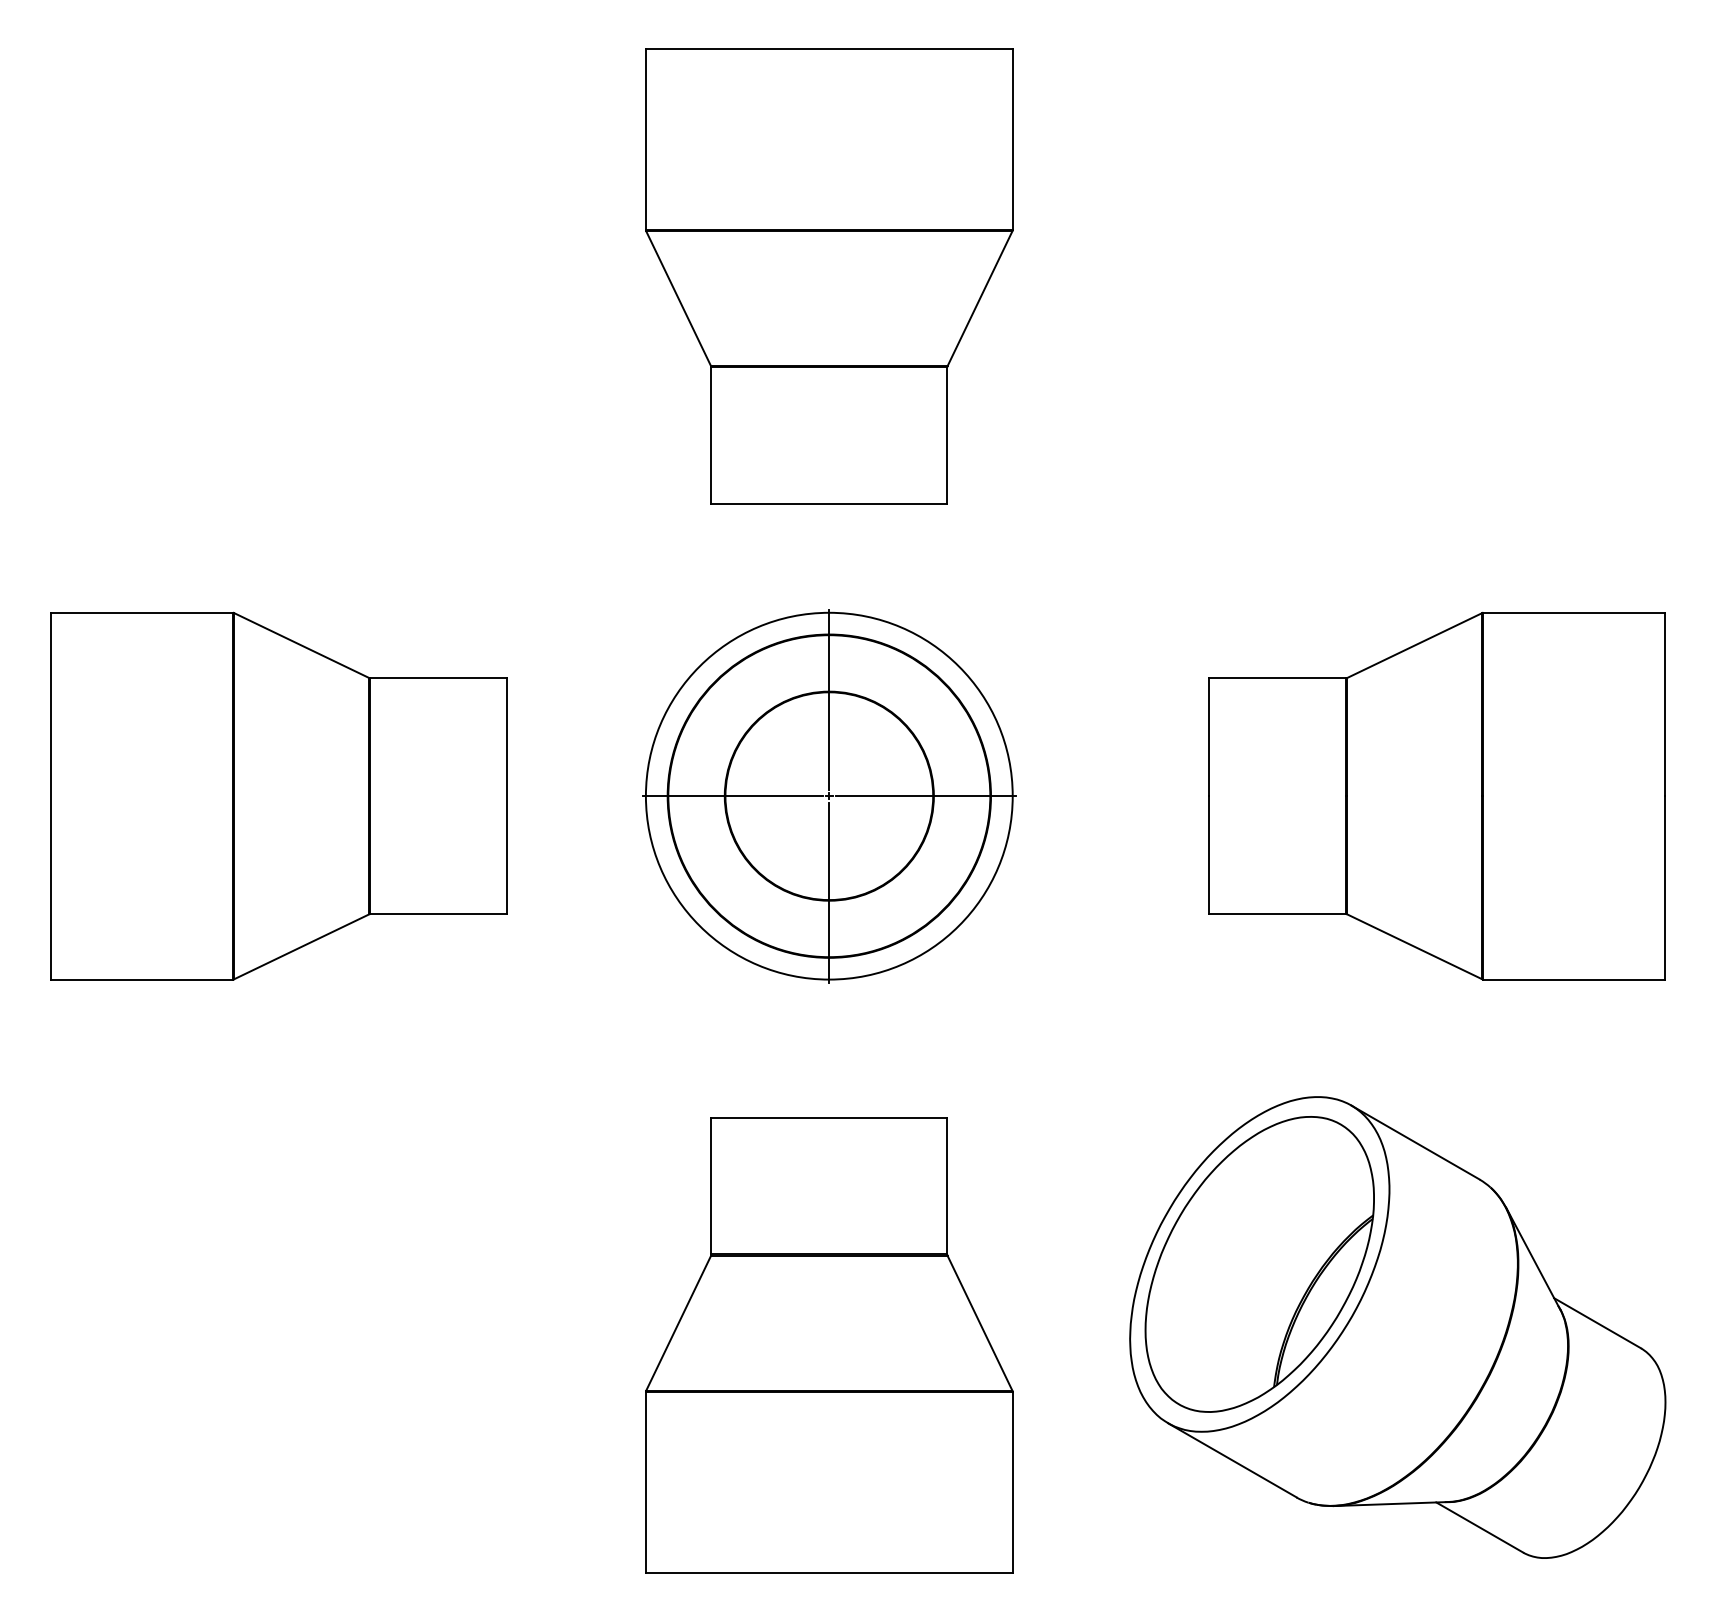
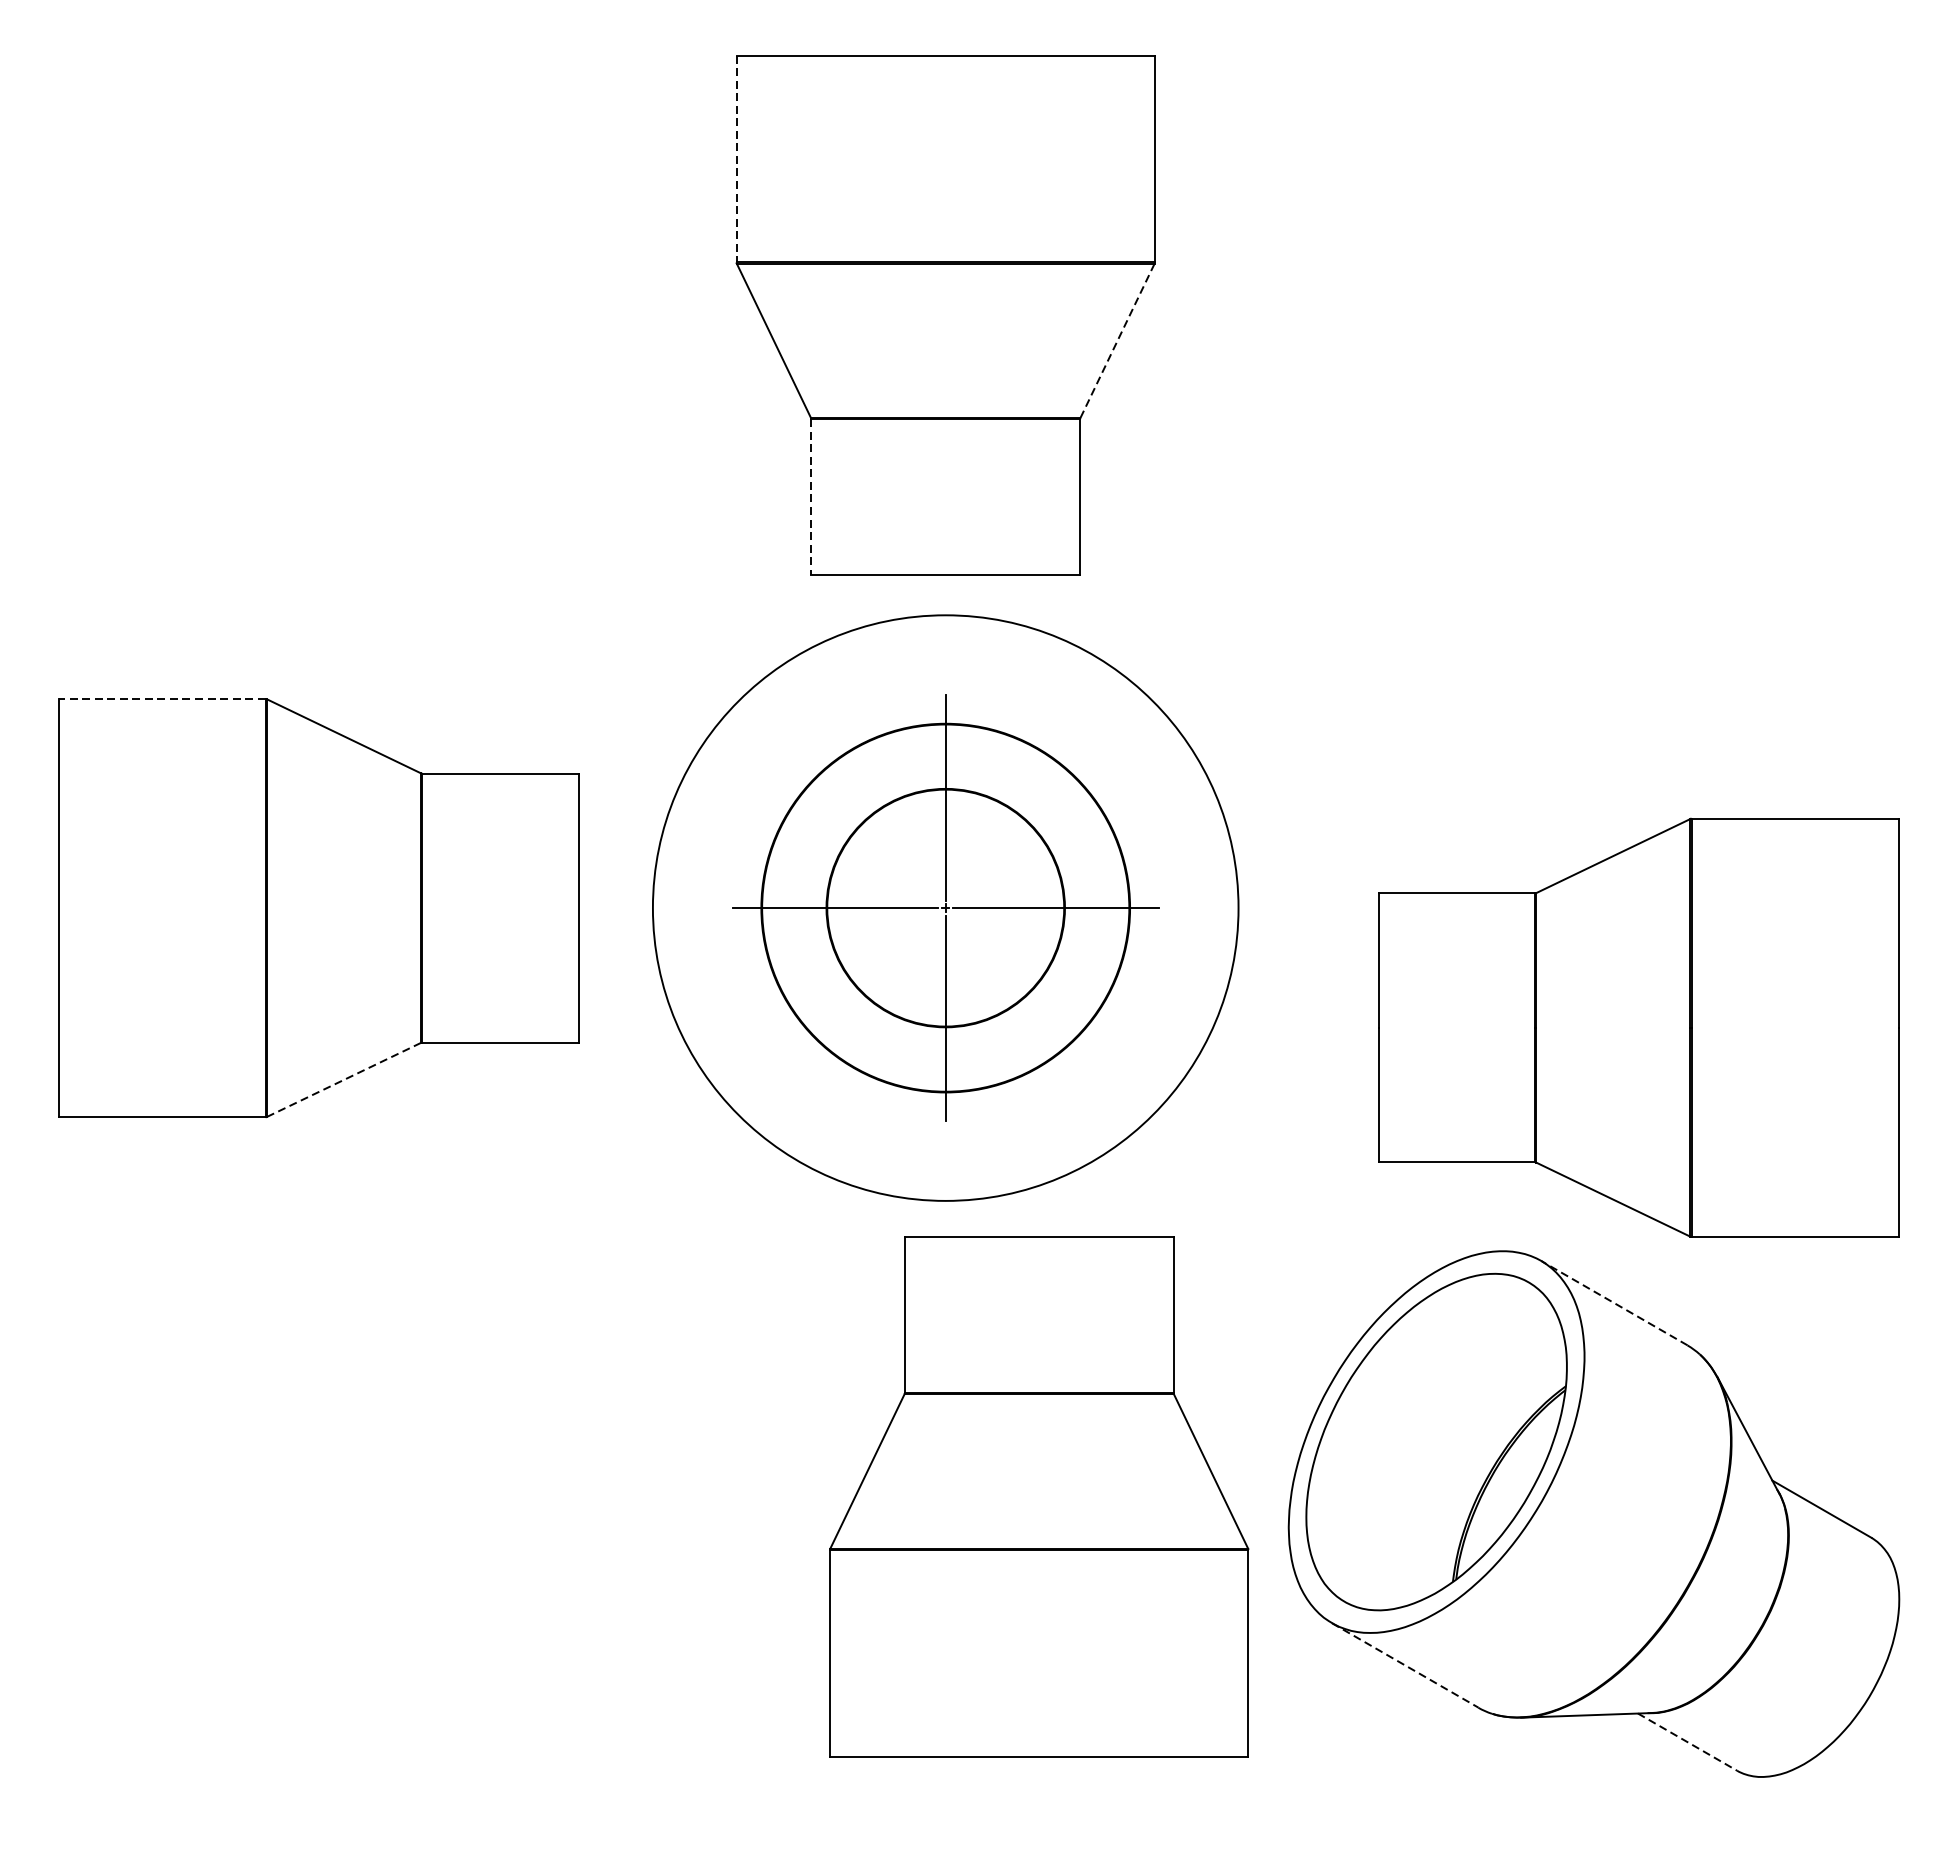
line: (645, 139) -> (736, 159), solid -> dashed
line: (979, 298) -> (1116, 340), solid -> dashed
line: (711, 435) -> (811, 496), solid -> dashed
line: (142, 612) -> (162, 698), solid -> dashed
circle: (828, 795) -> (944, 907), size x1.4
part: (1436, 795) -> (1638, 1027), moved
line: (301, 946) -> (343, 1079), solid -> dashed
line: (1415, 1142) -> (1614, 1303), solid -> dashed
part: (829, 1345) -> (1039, 1496), moved
line: (1232, 1460) -> (1405, 1665), solid -> dashed
line: (1480, 1527) -> (1688, 1742), solid -> dashed

